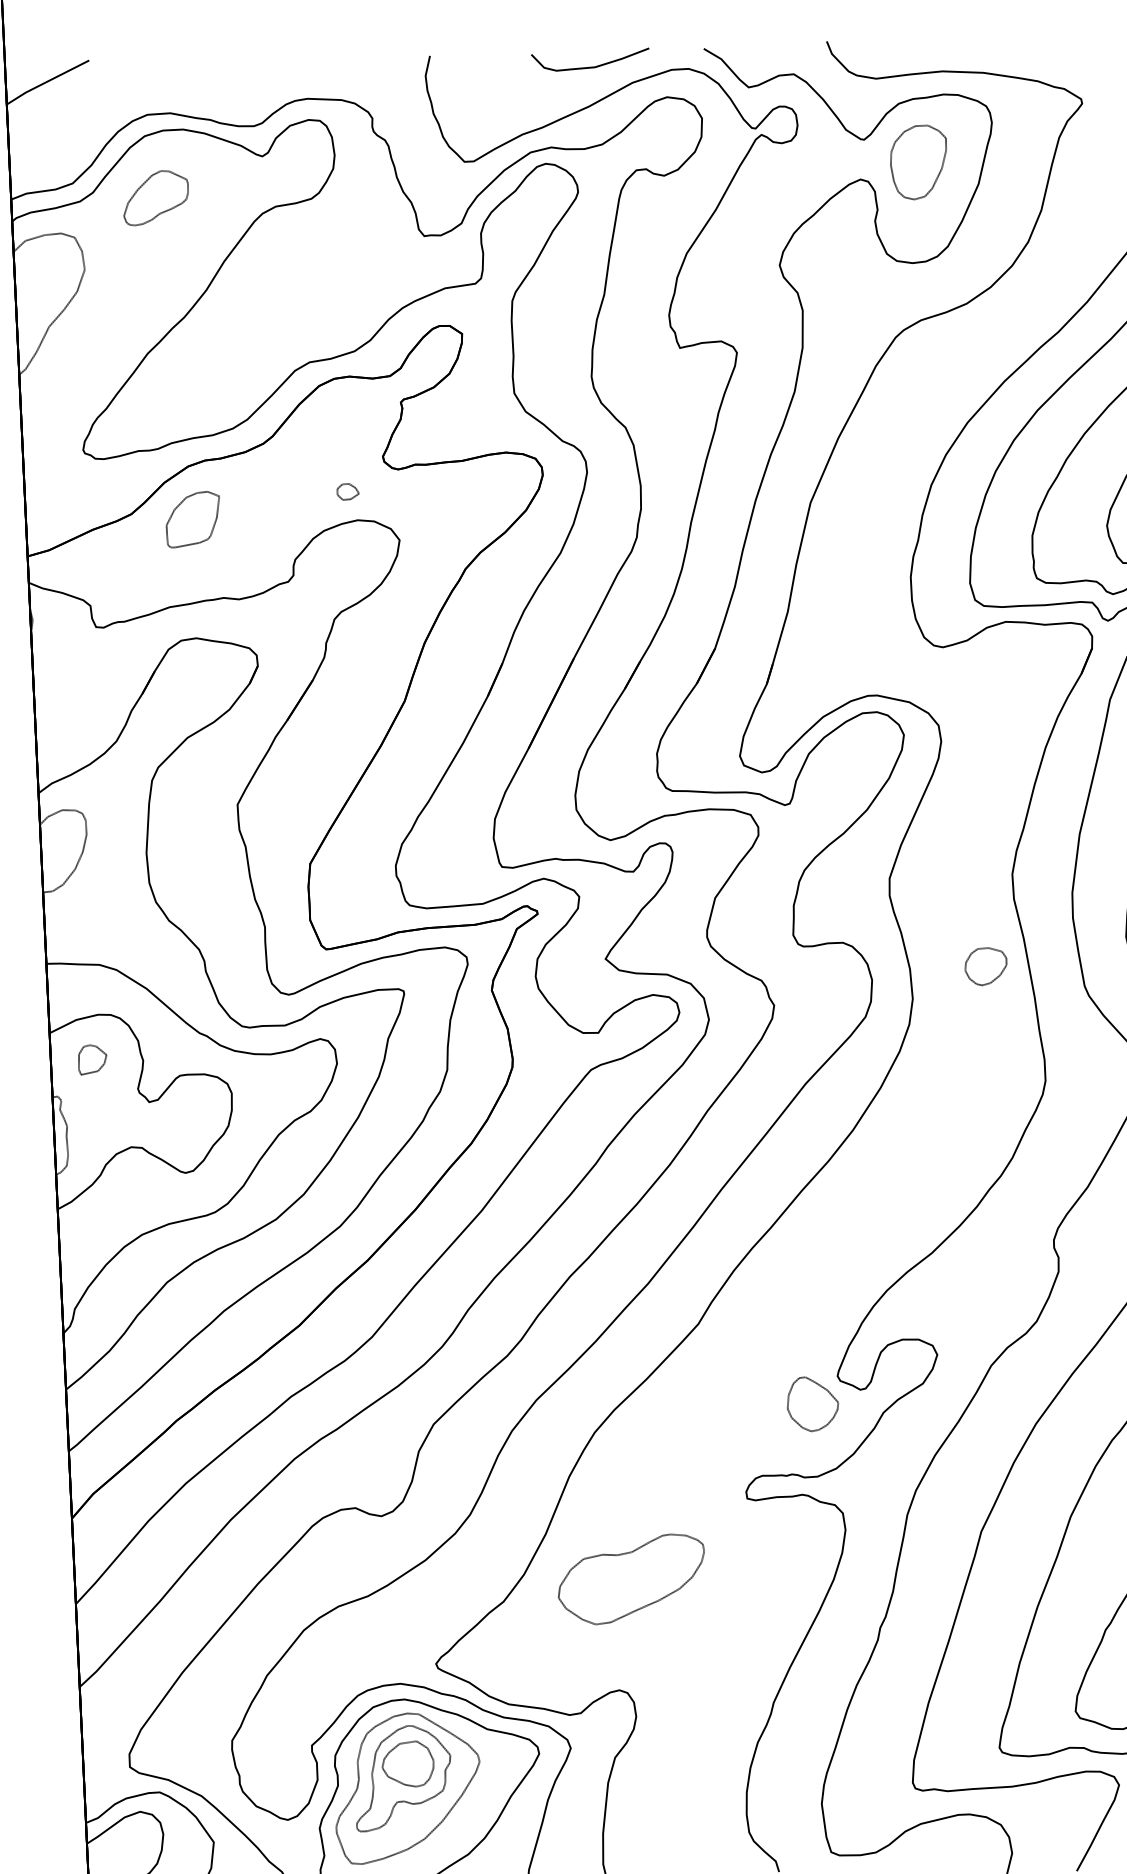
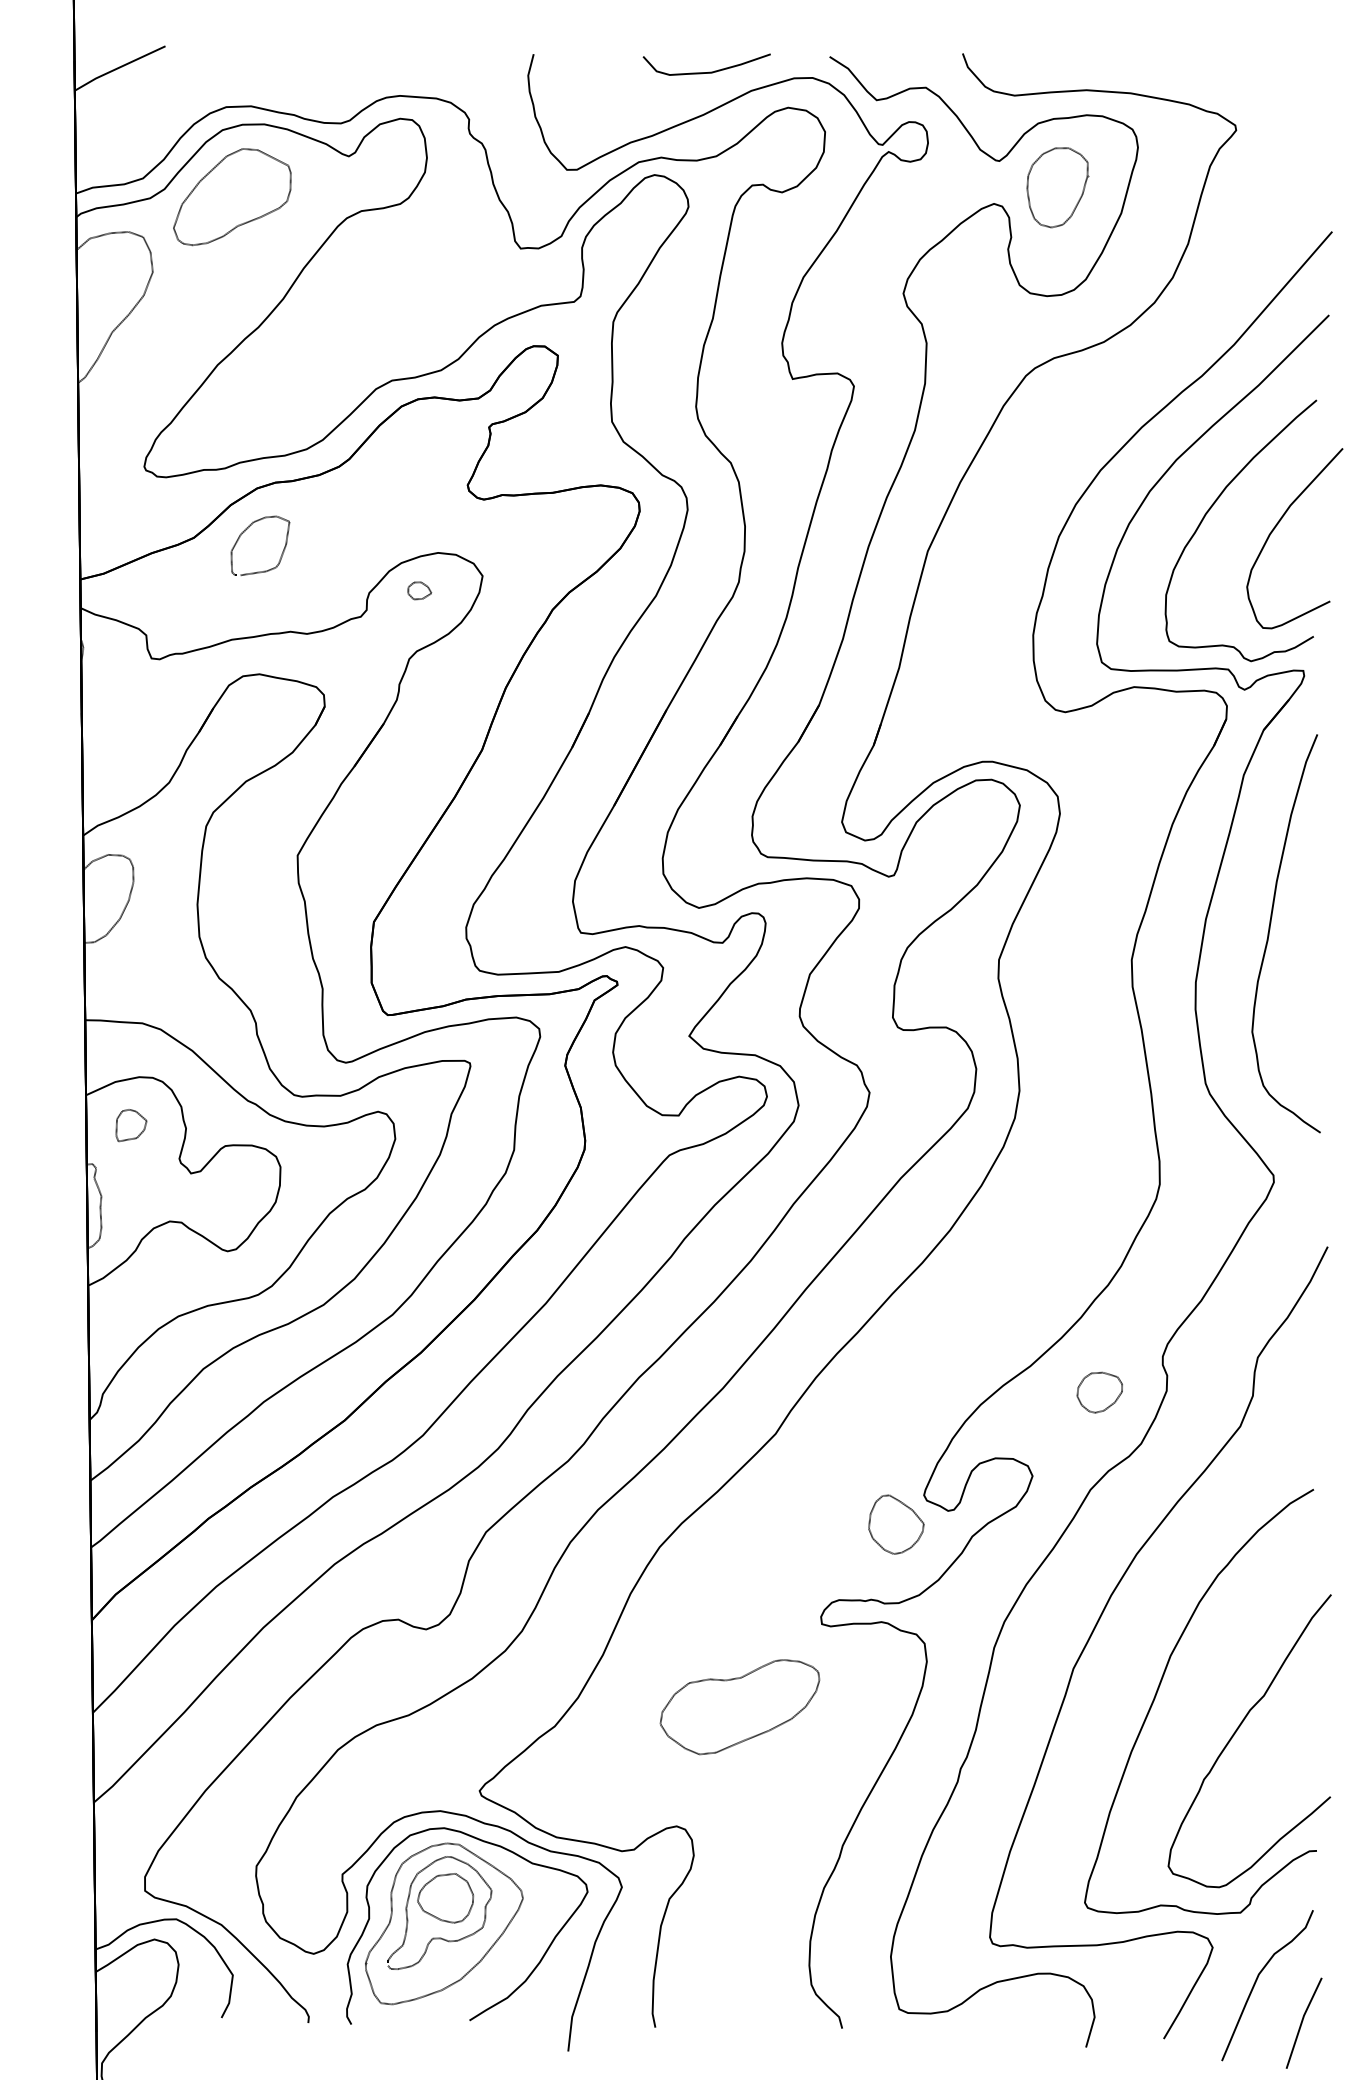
part: (156, 198) -> (232, 197), size x1.67
part: (347, 491) -> (419, 590), moved
part: (985, 966) -> (1099, 1392), moved
part: (631, 1579) -> (739, 1707), moved

